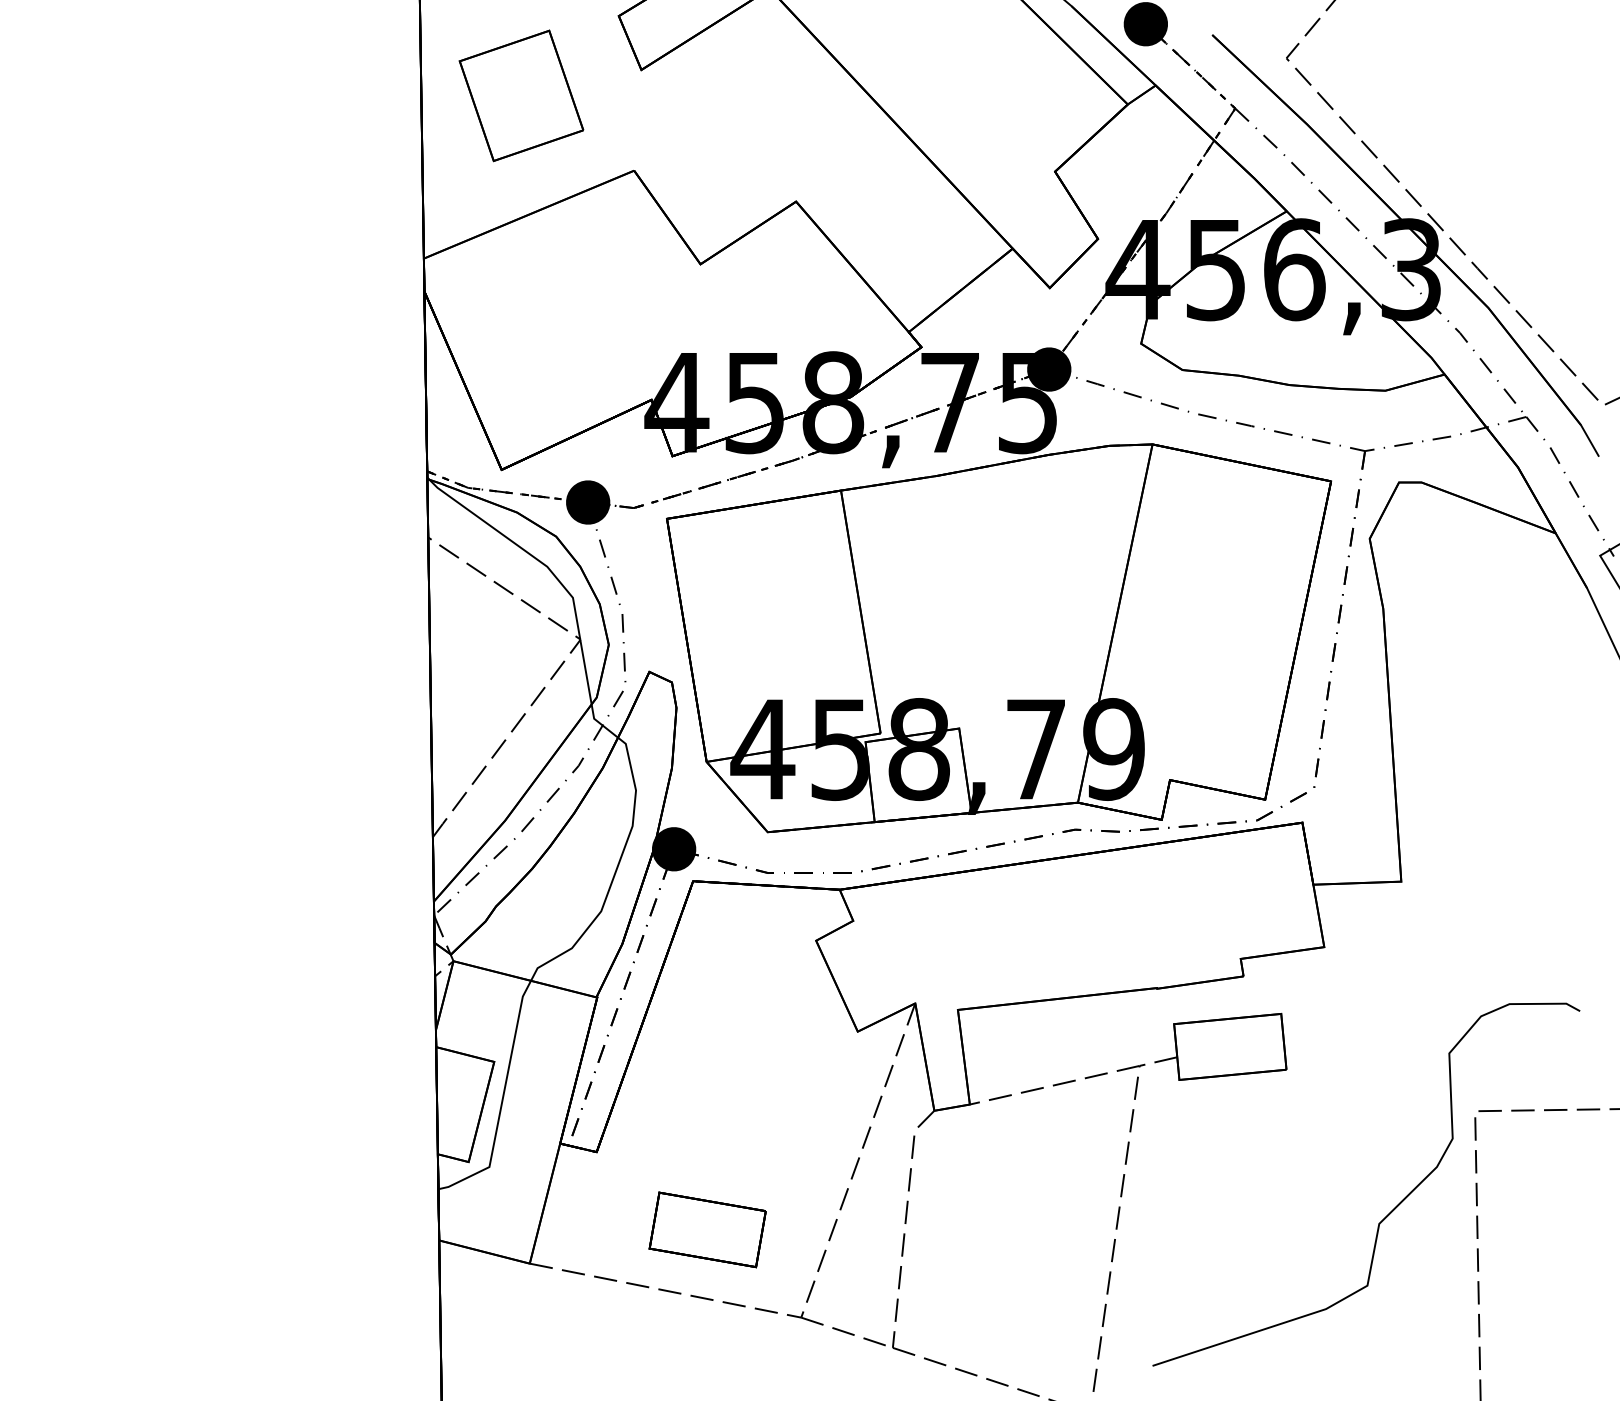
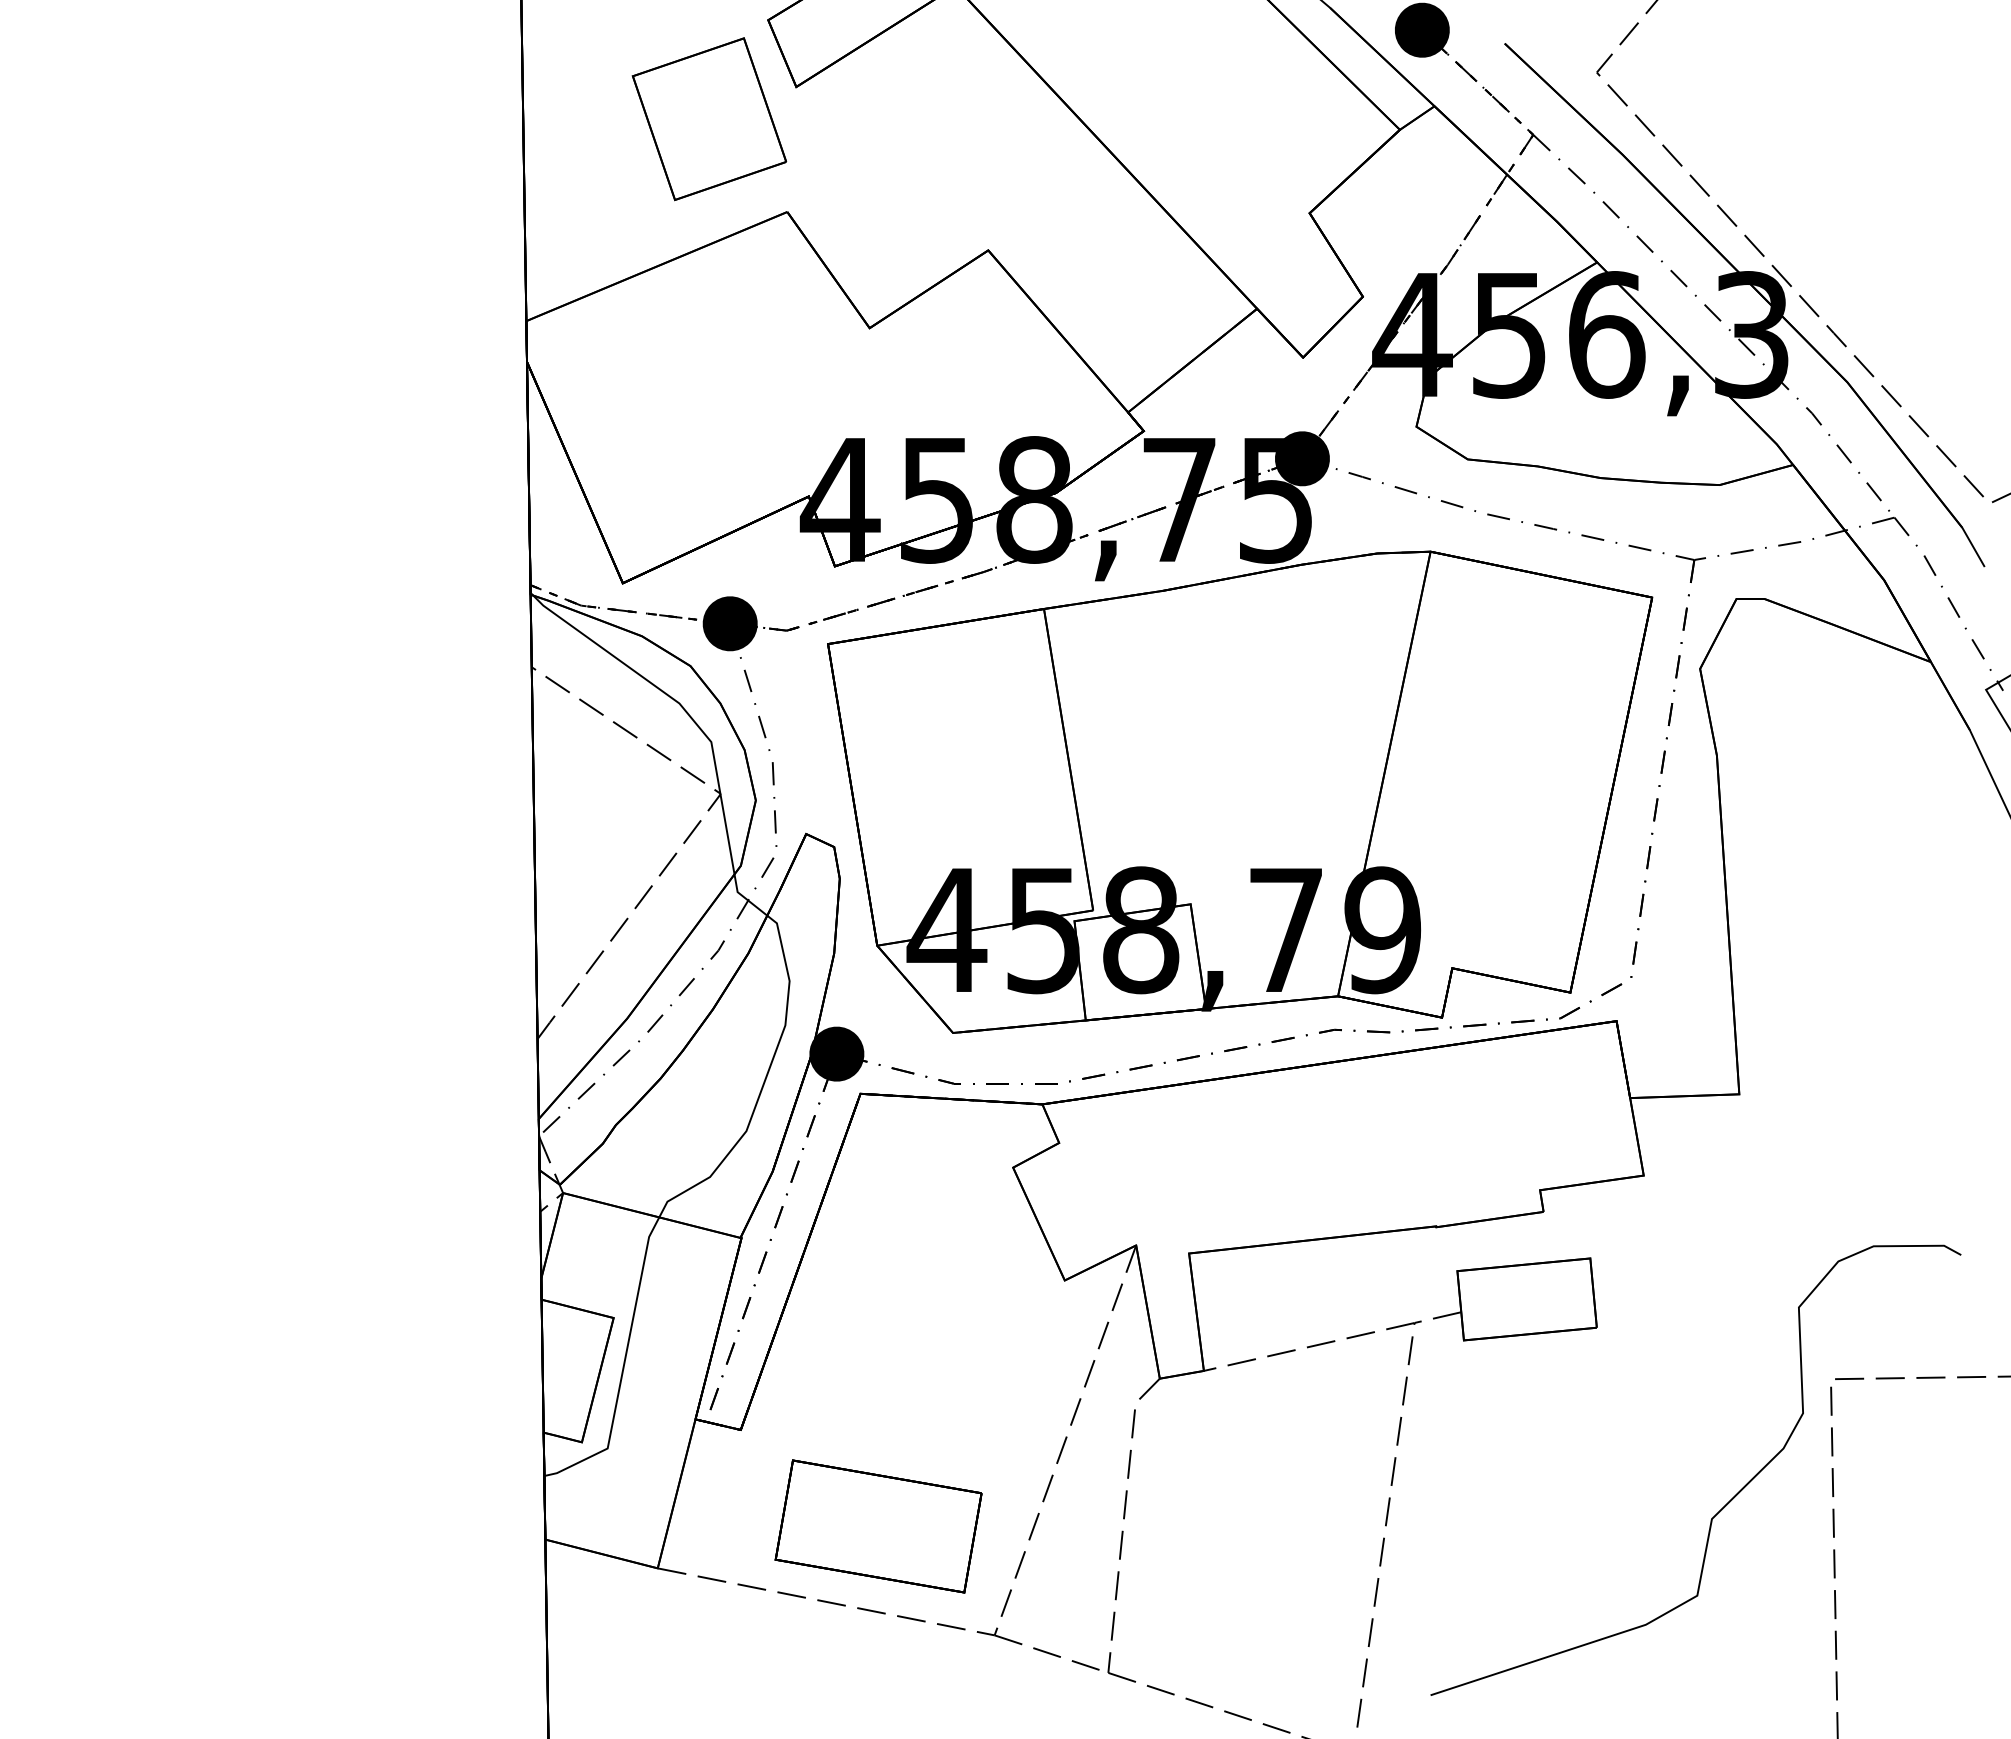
part: (521, 96) -> (709, 119), moved
part: (707, 1229) -> (878, 1526), size x1.43

